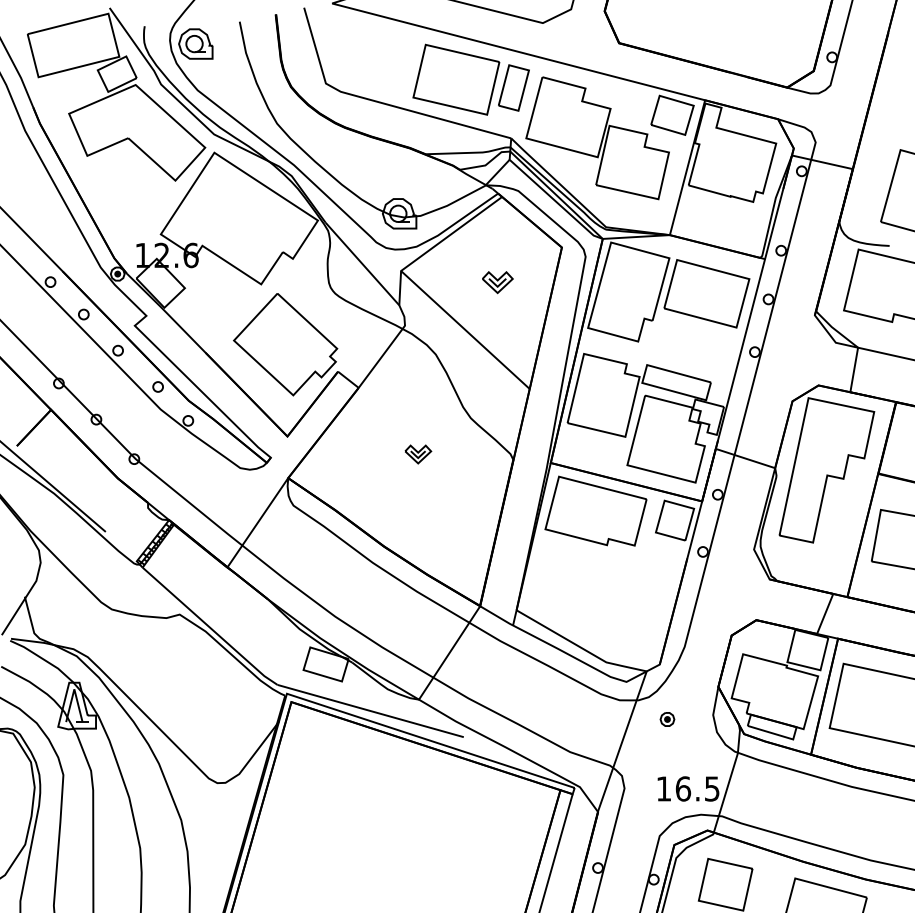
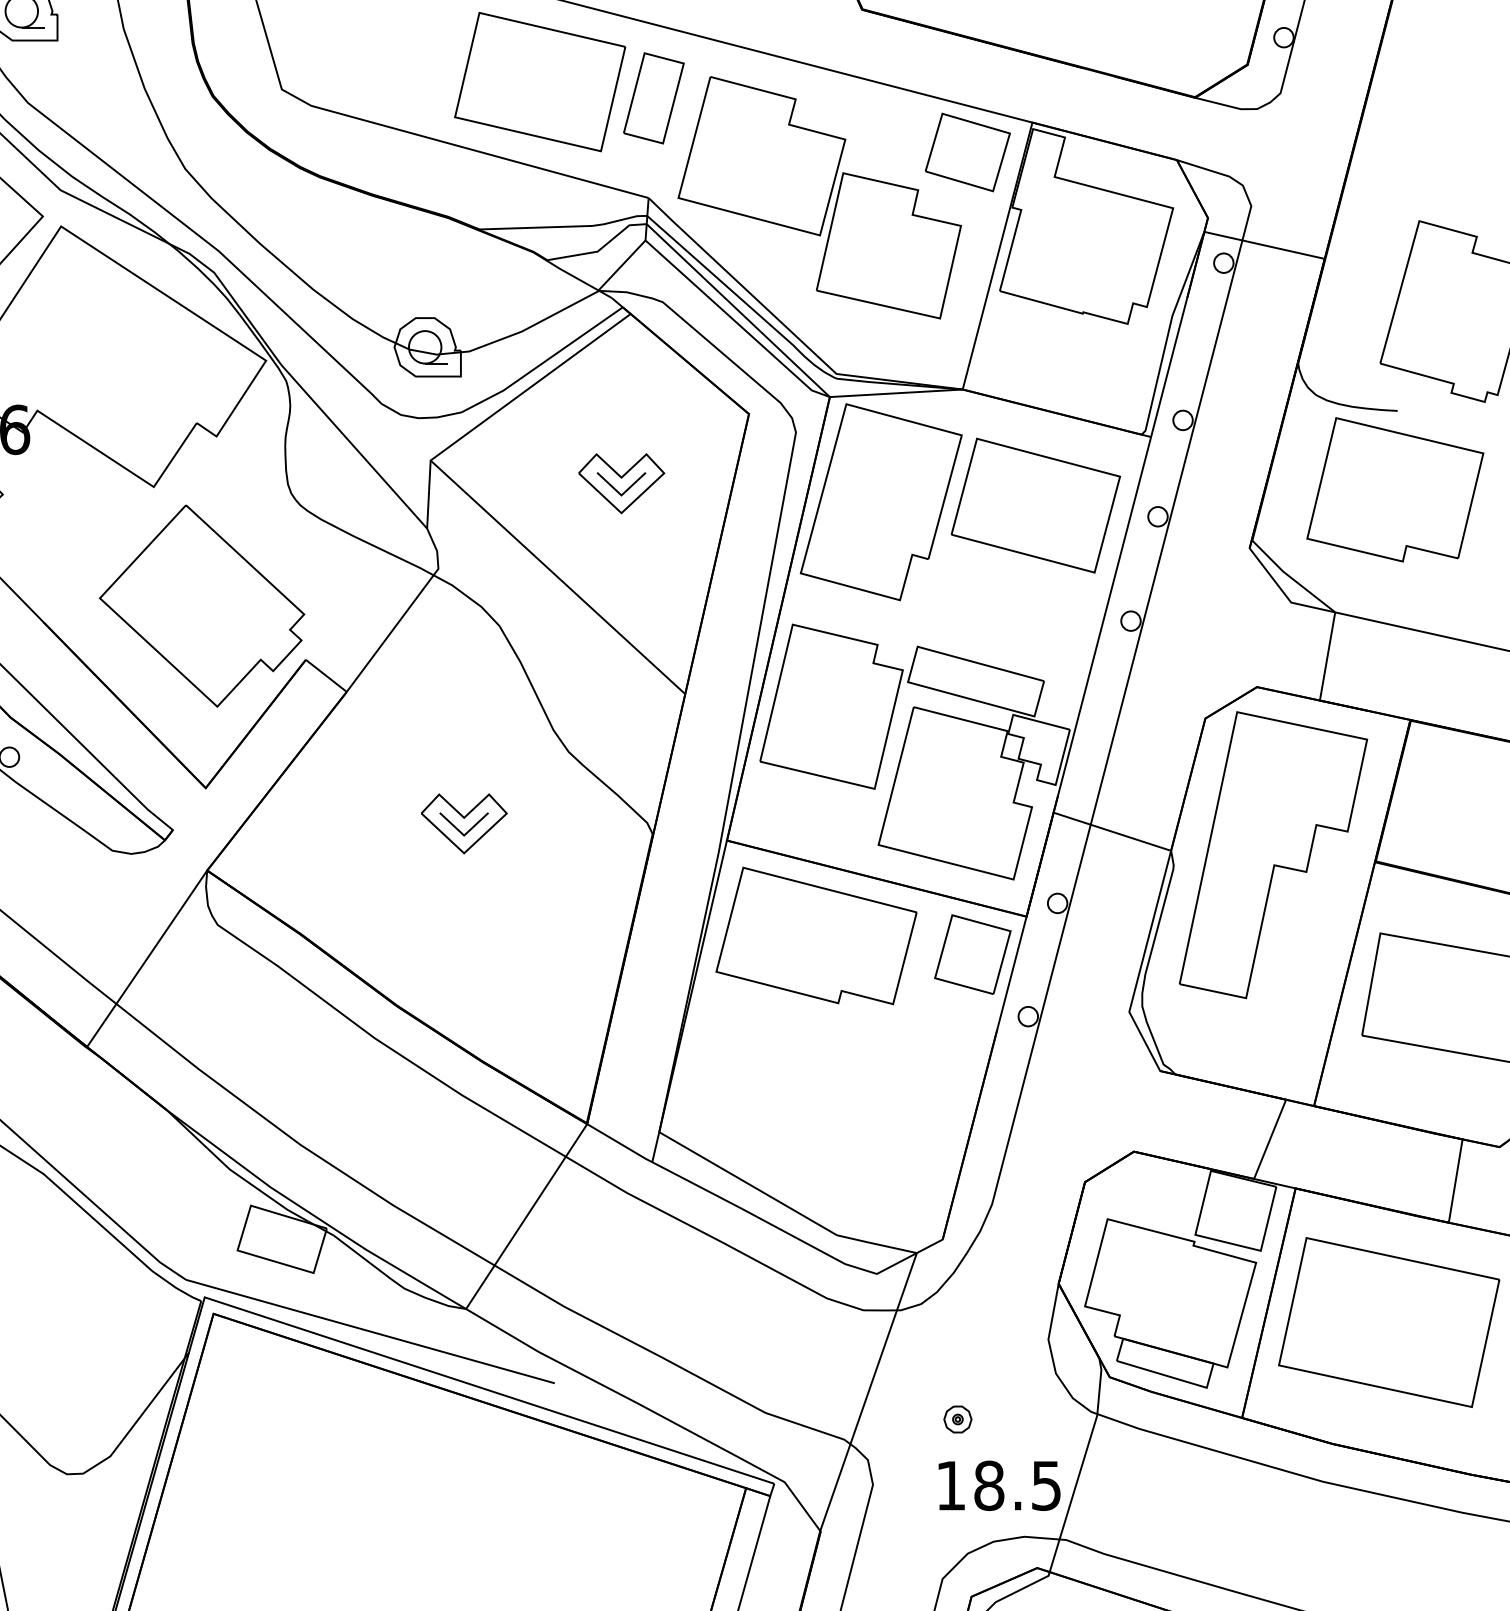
part: (497, 282) -> (621, 483), size x1.43
part: (418, 454) -> (465, 823), size x1.67
part: (667, 719) -> (957, 1419), moved
text: (683, 788) -> (989, 1484), 16.5 -> 18.5

